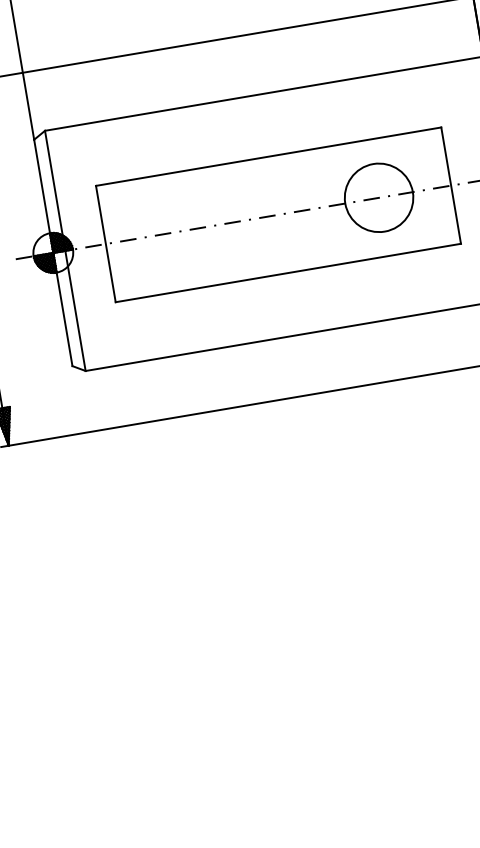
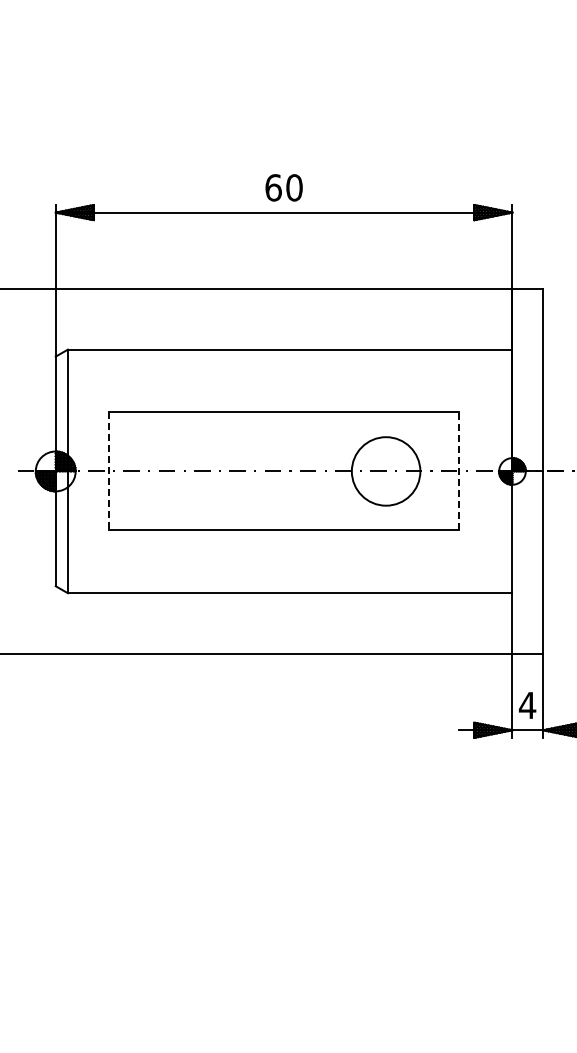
line: (451, 185) -> (459, 471), solid -> dashed
line: (106, 244) -> (109, 471), solid -> dashed

